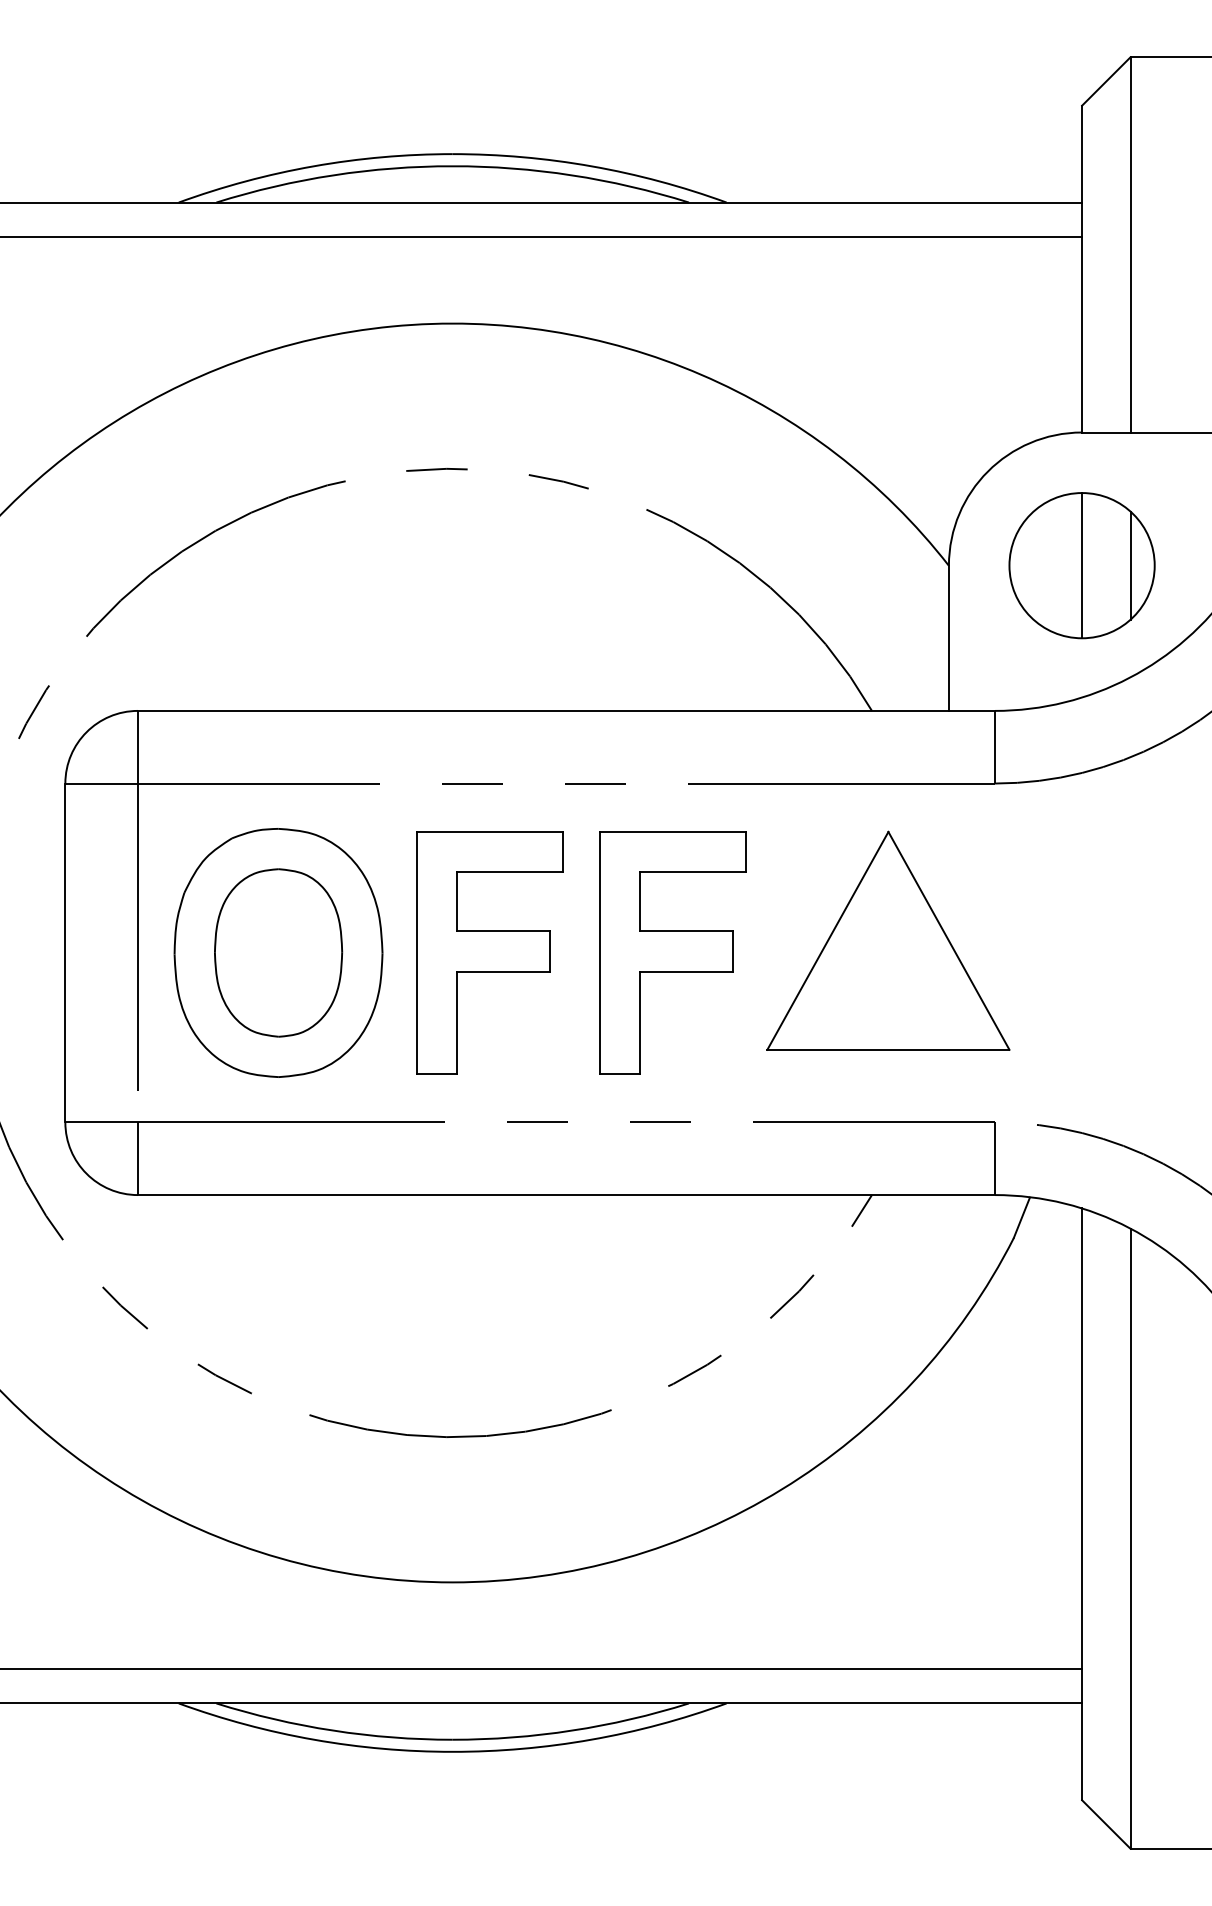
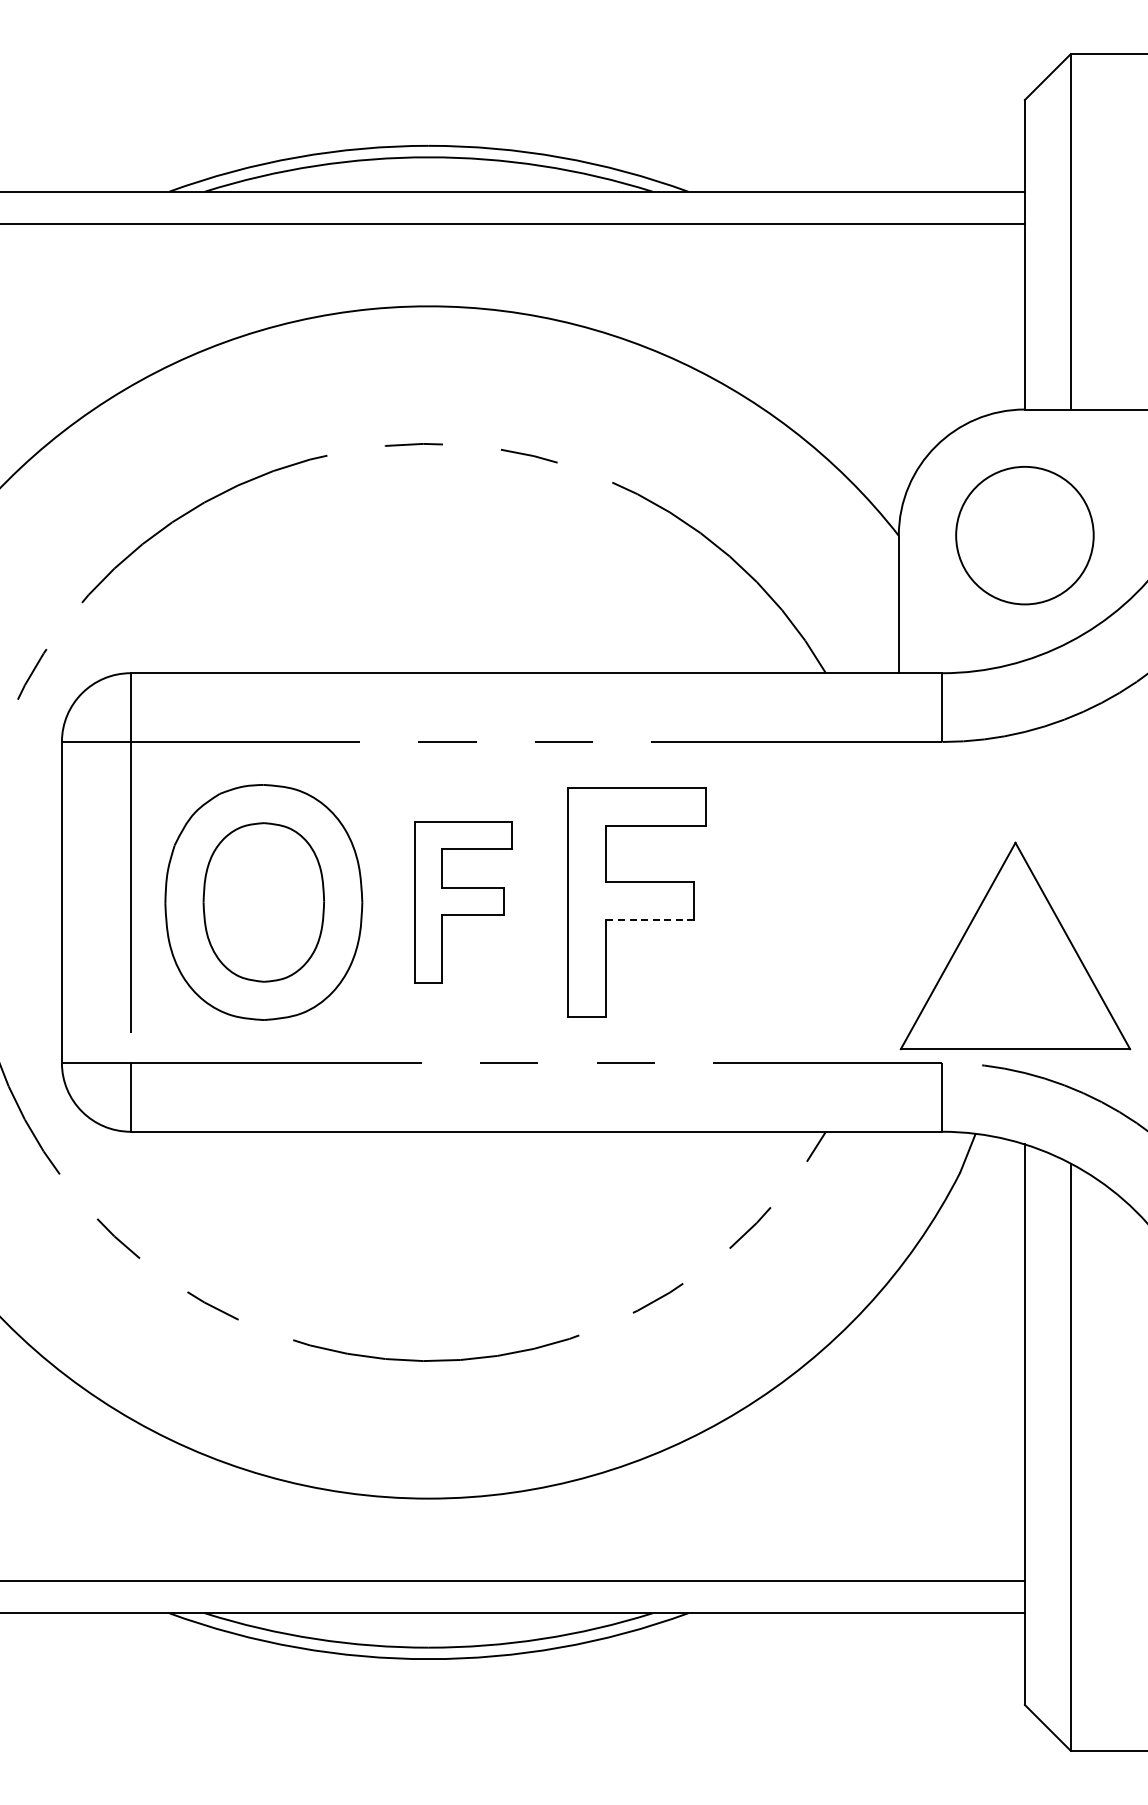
line: (1081, 565) -> (1024, 535), removed
line: (1130, 565) -> (1070, 535), removed
part: (888, 940) -> (1015, 945), moved
part: (489, 953) -> (463, 902), size x0.7
line: (685, 972) -> (649, 920), solid -> dashed

